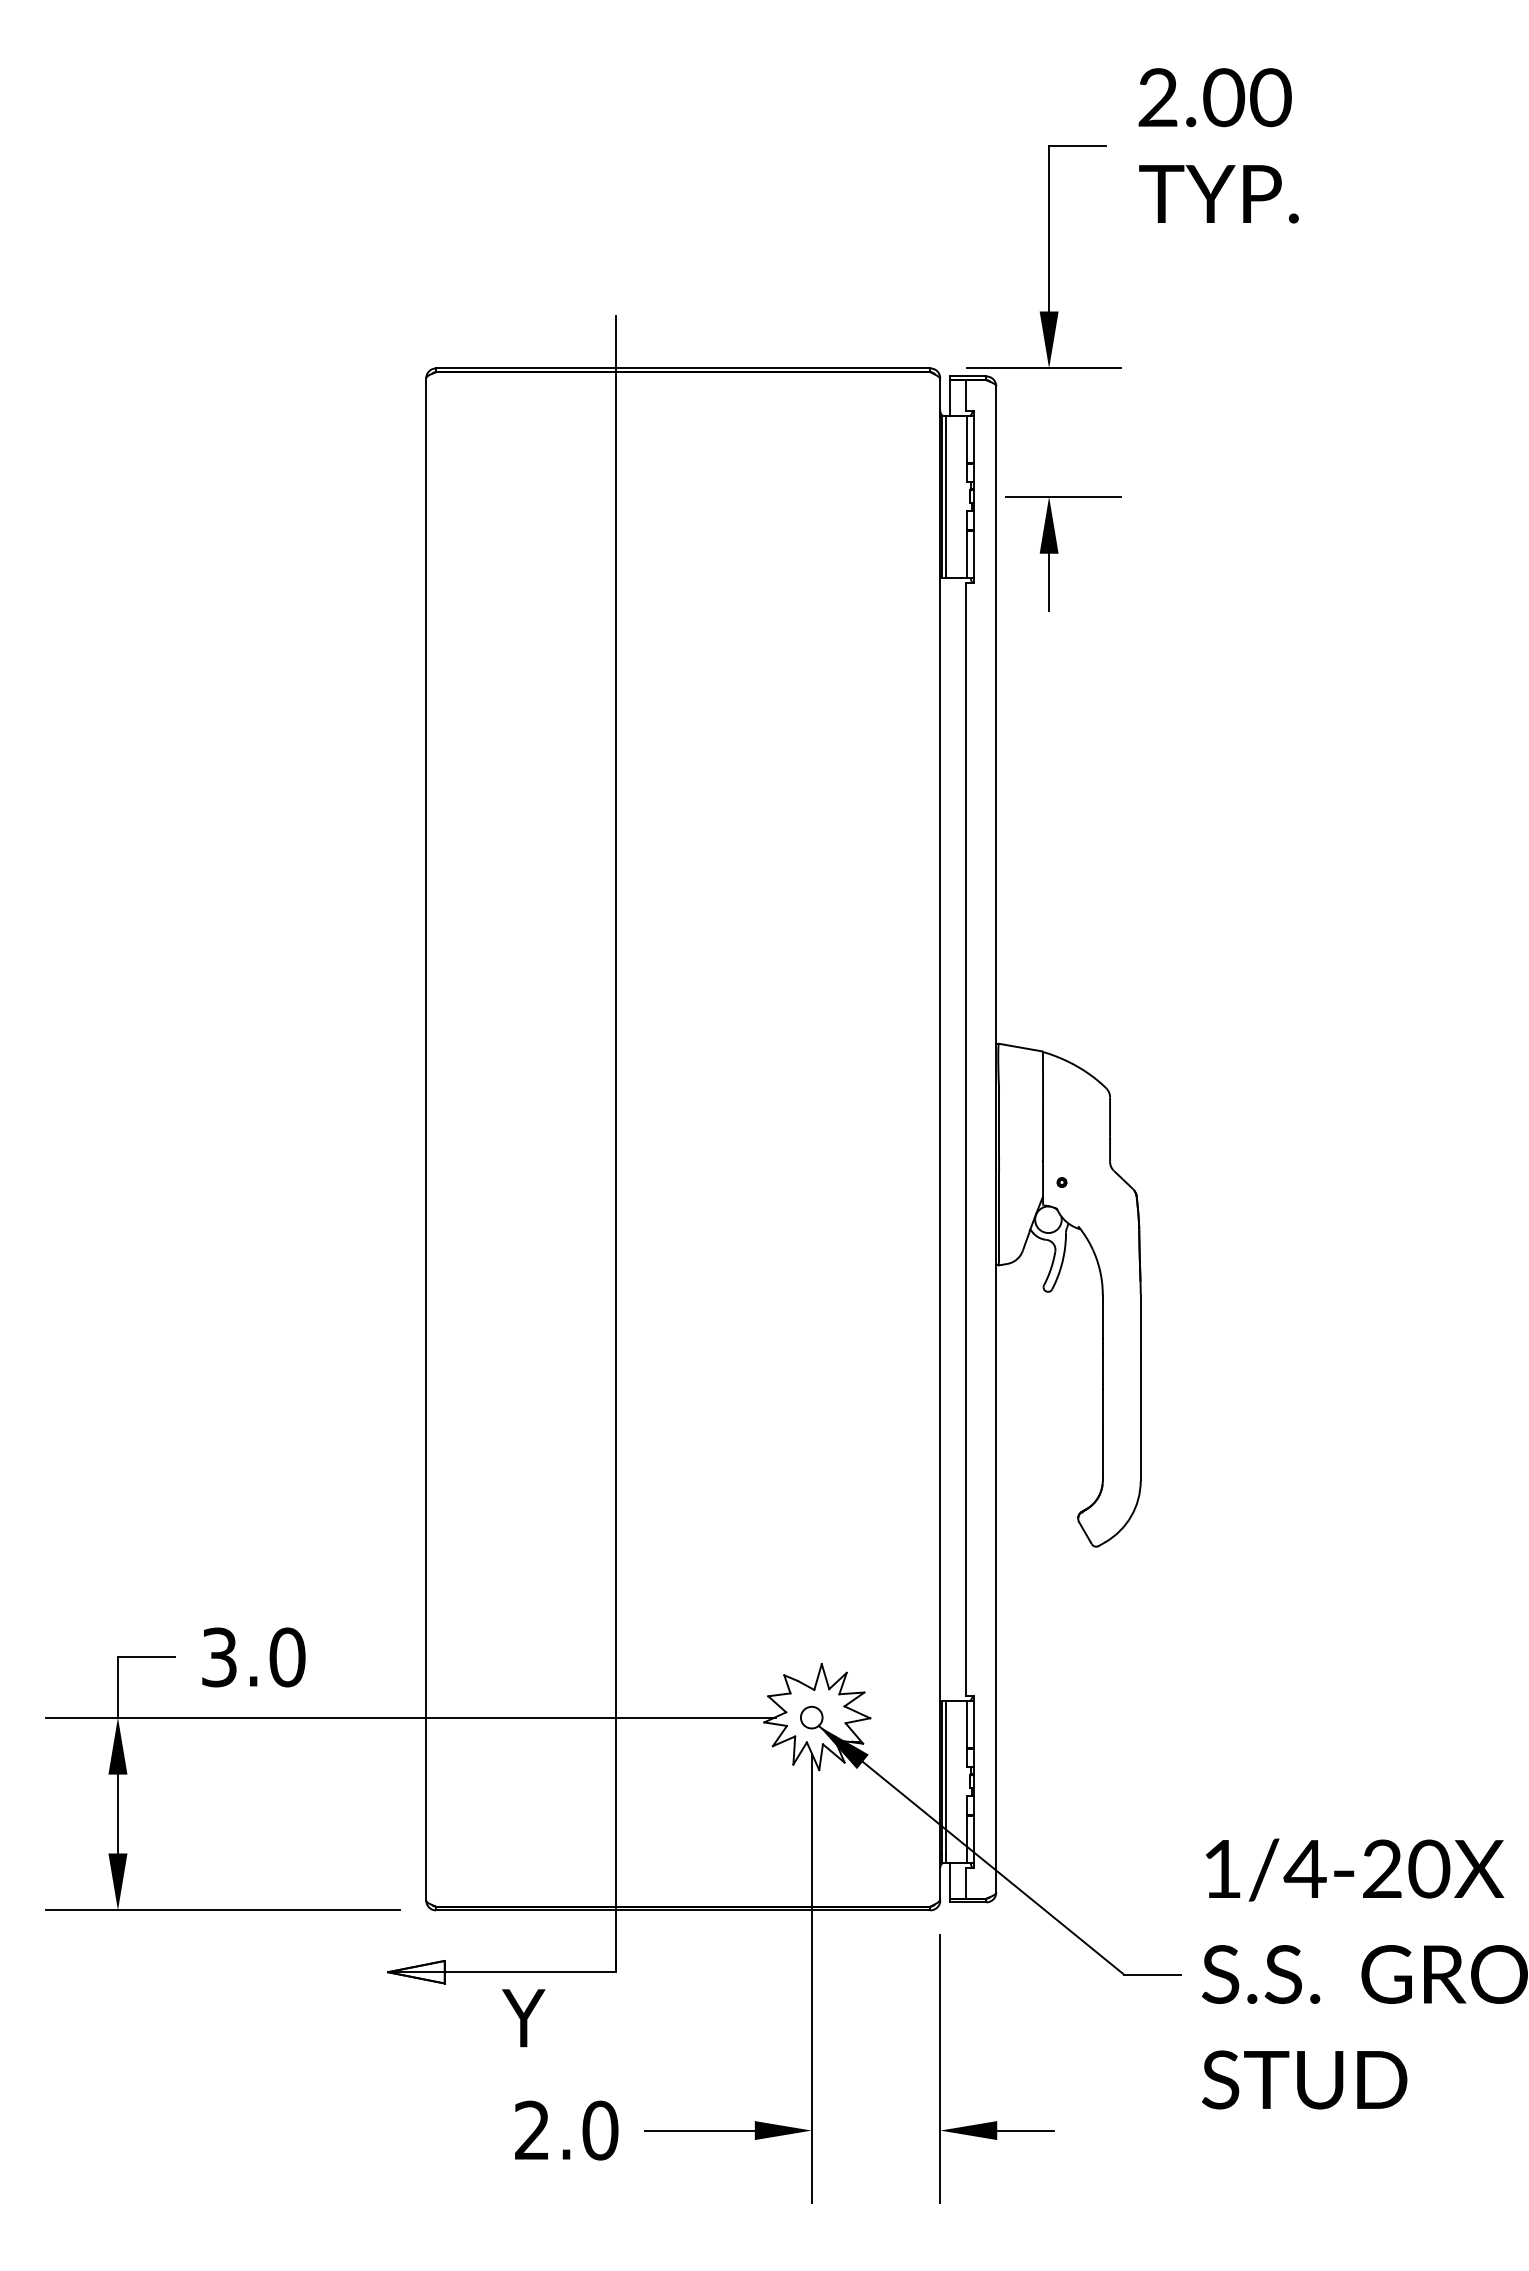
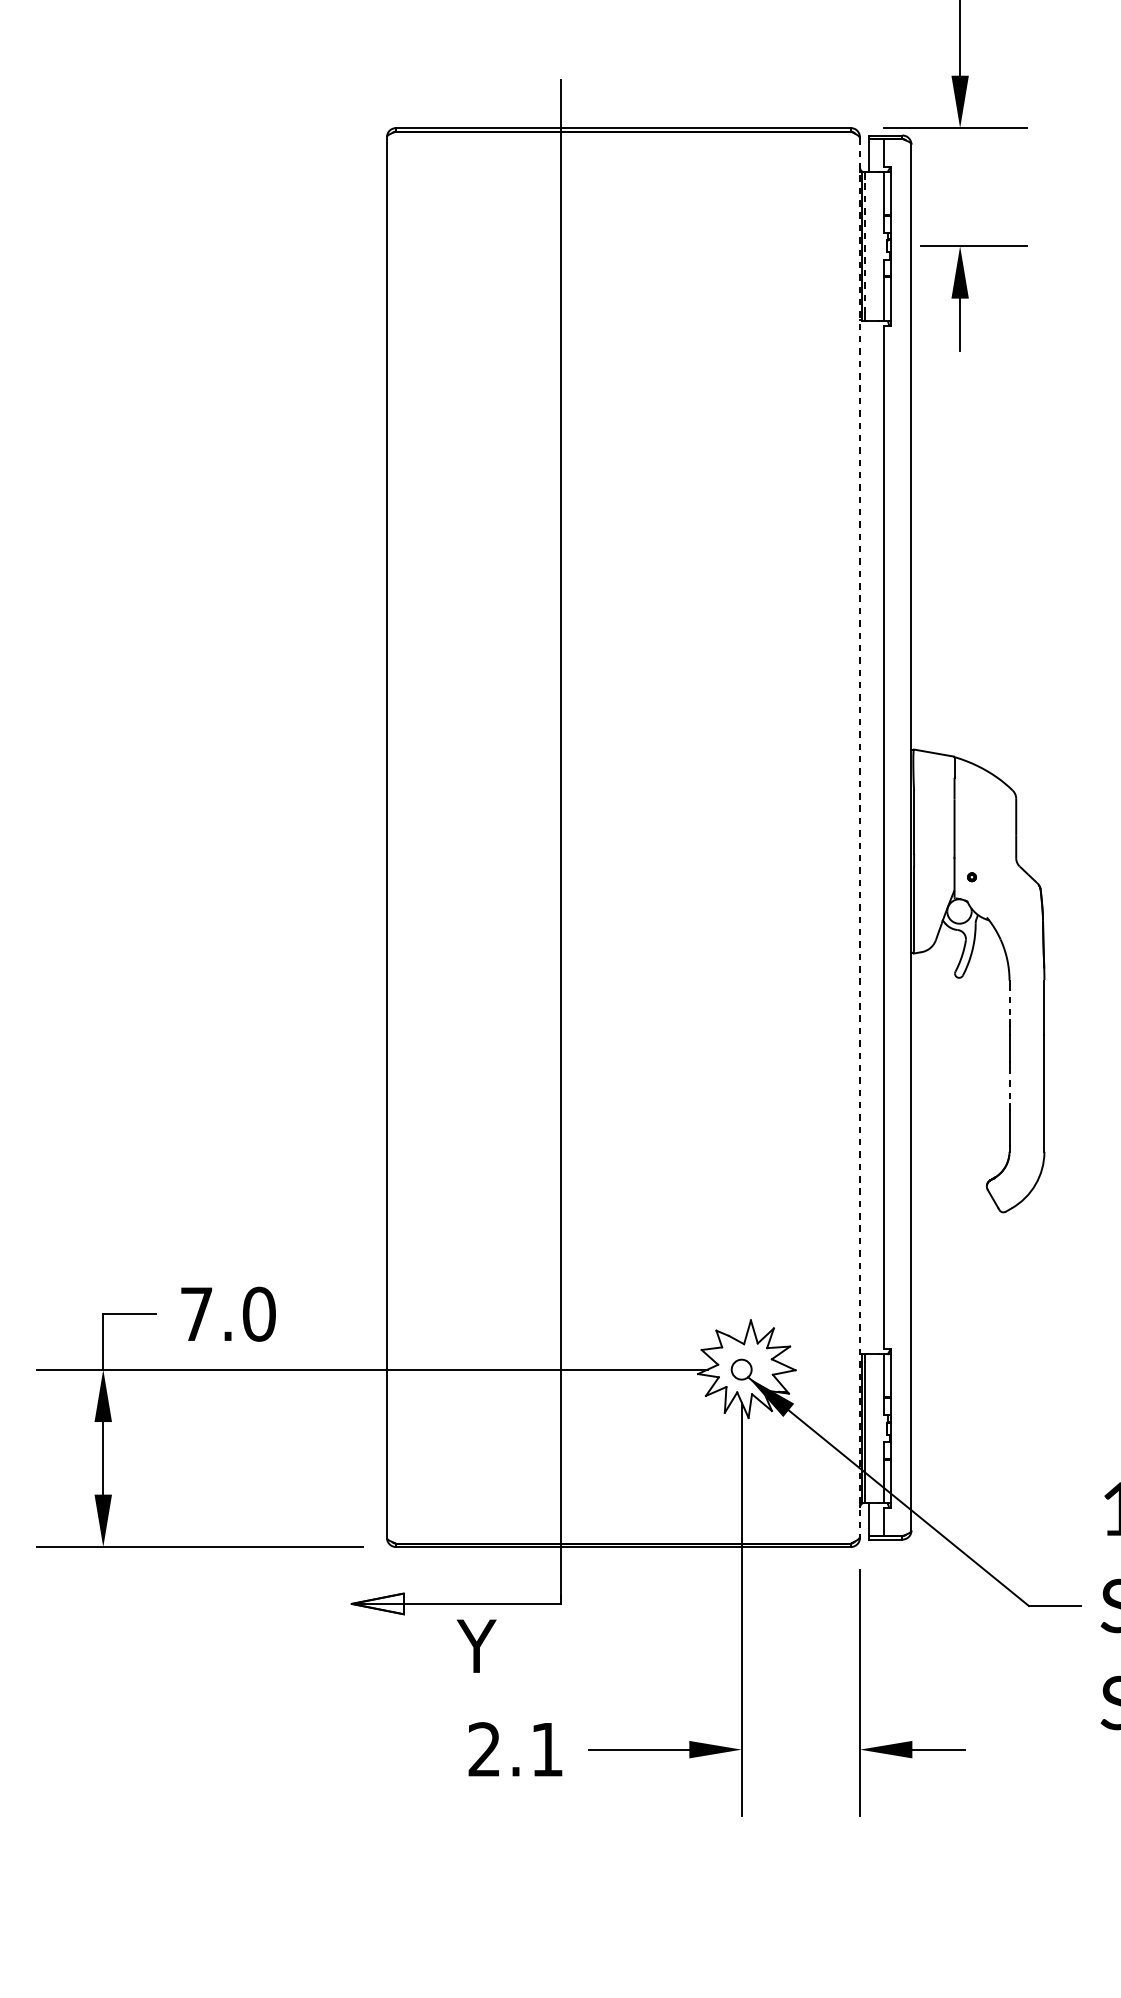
line: (946, 496) -> (865, 245), solid -> dashed
line: (940, 1139) -> (860, 837), solid -> dashed
line: (1102, 1318) -> (1009, 1002), solid -> dashed
line: (1102, 1409) -> (1009, 1086), solid -> dashed
text: (219, 1657) -> (196, 1314), 3.0 -> 7.0
text: (600, 2130) -> (547, 1749), 2.0 -> 2.1

